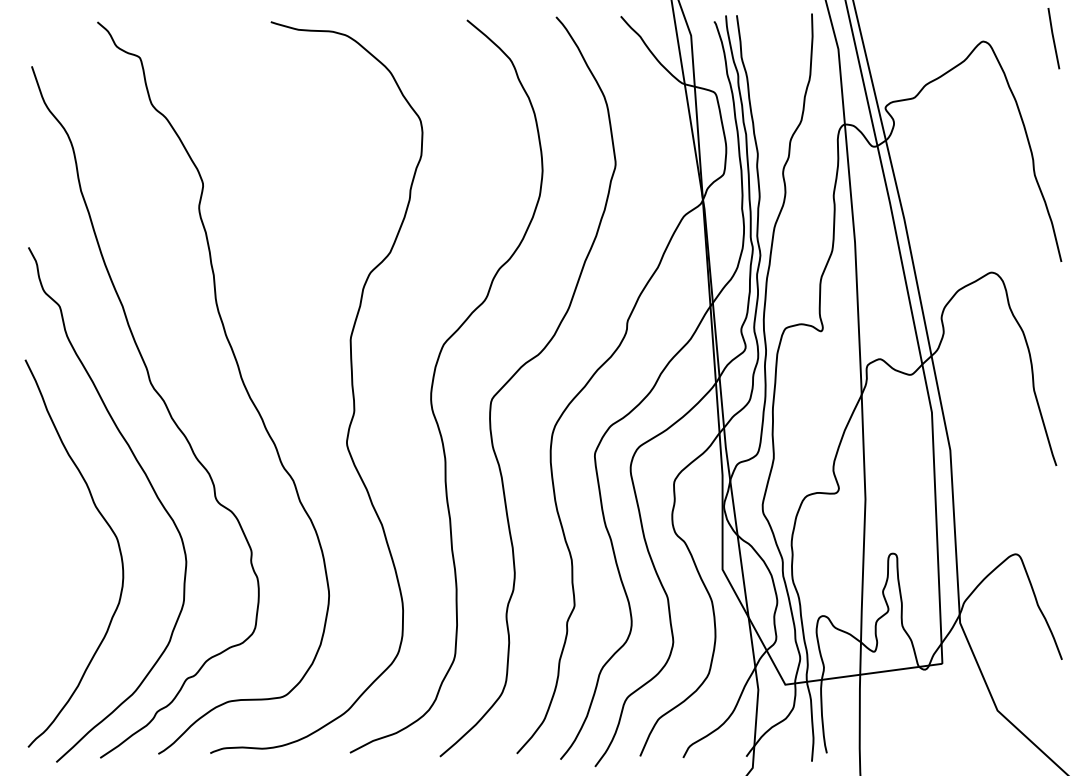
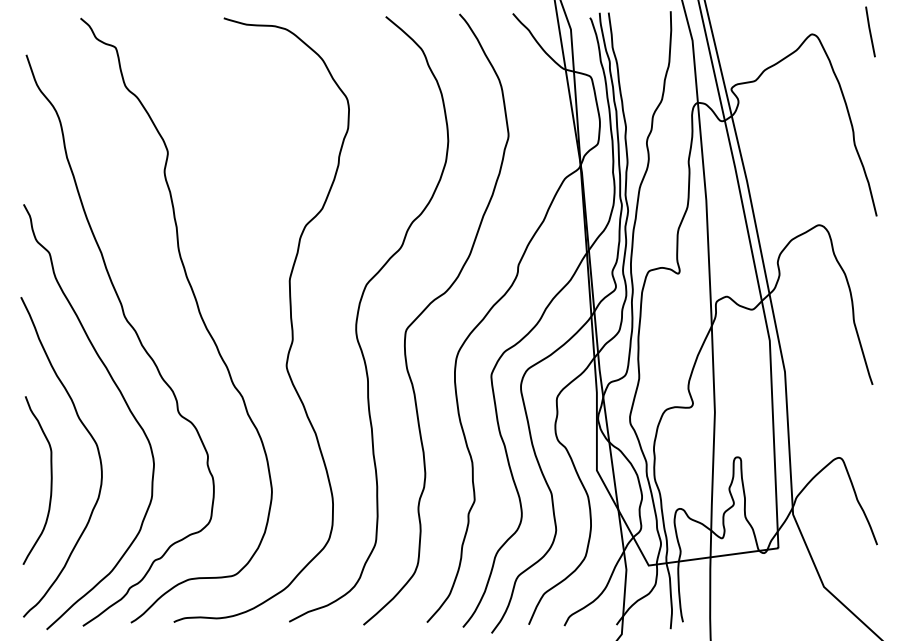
curve: (60, 581) -> (50, 480), added

